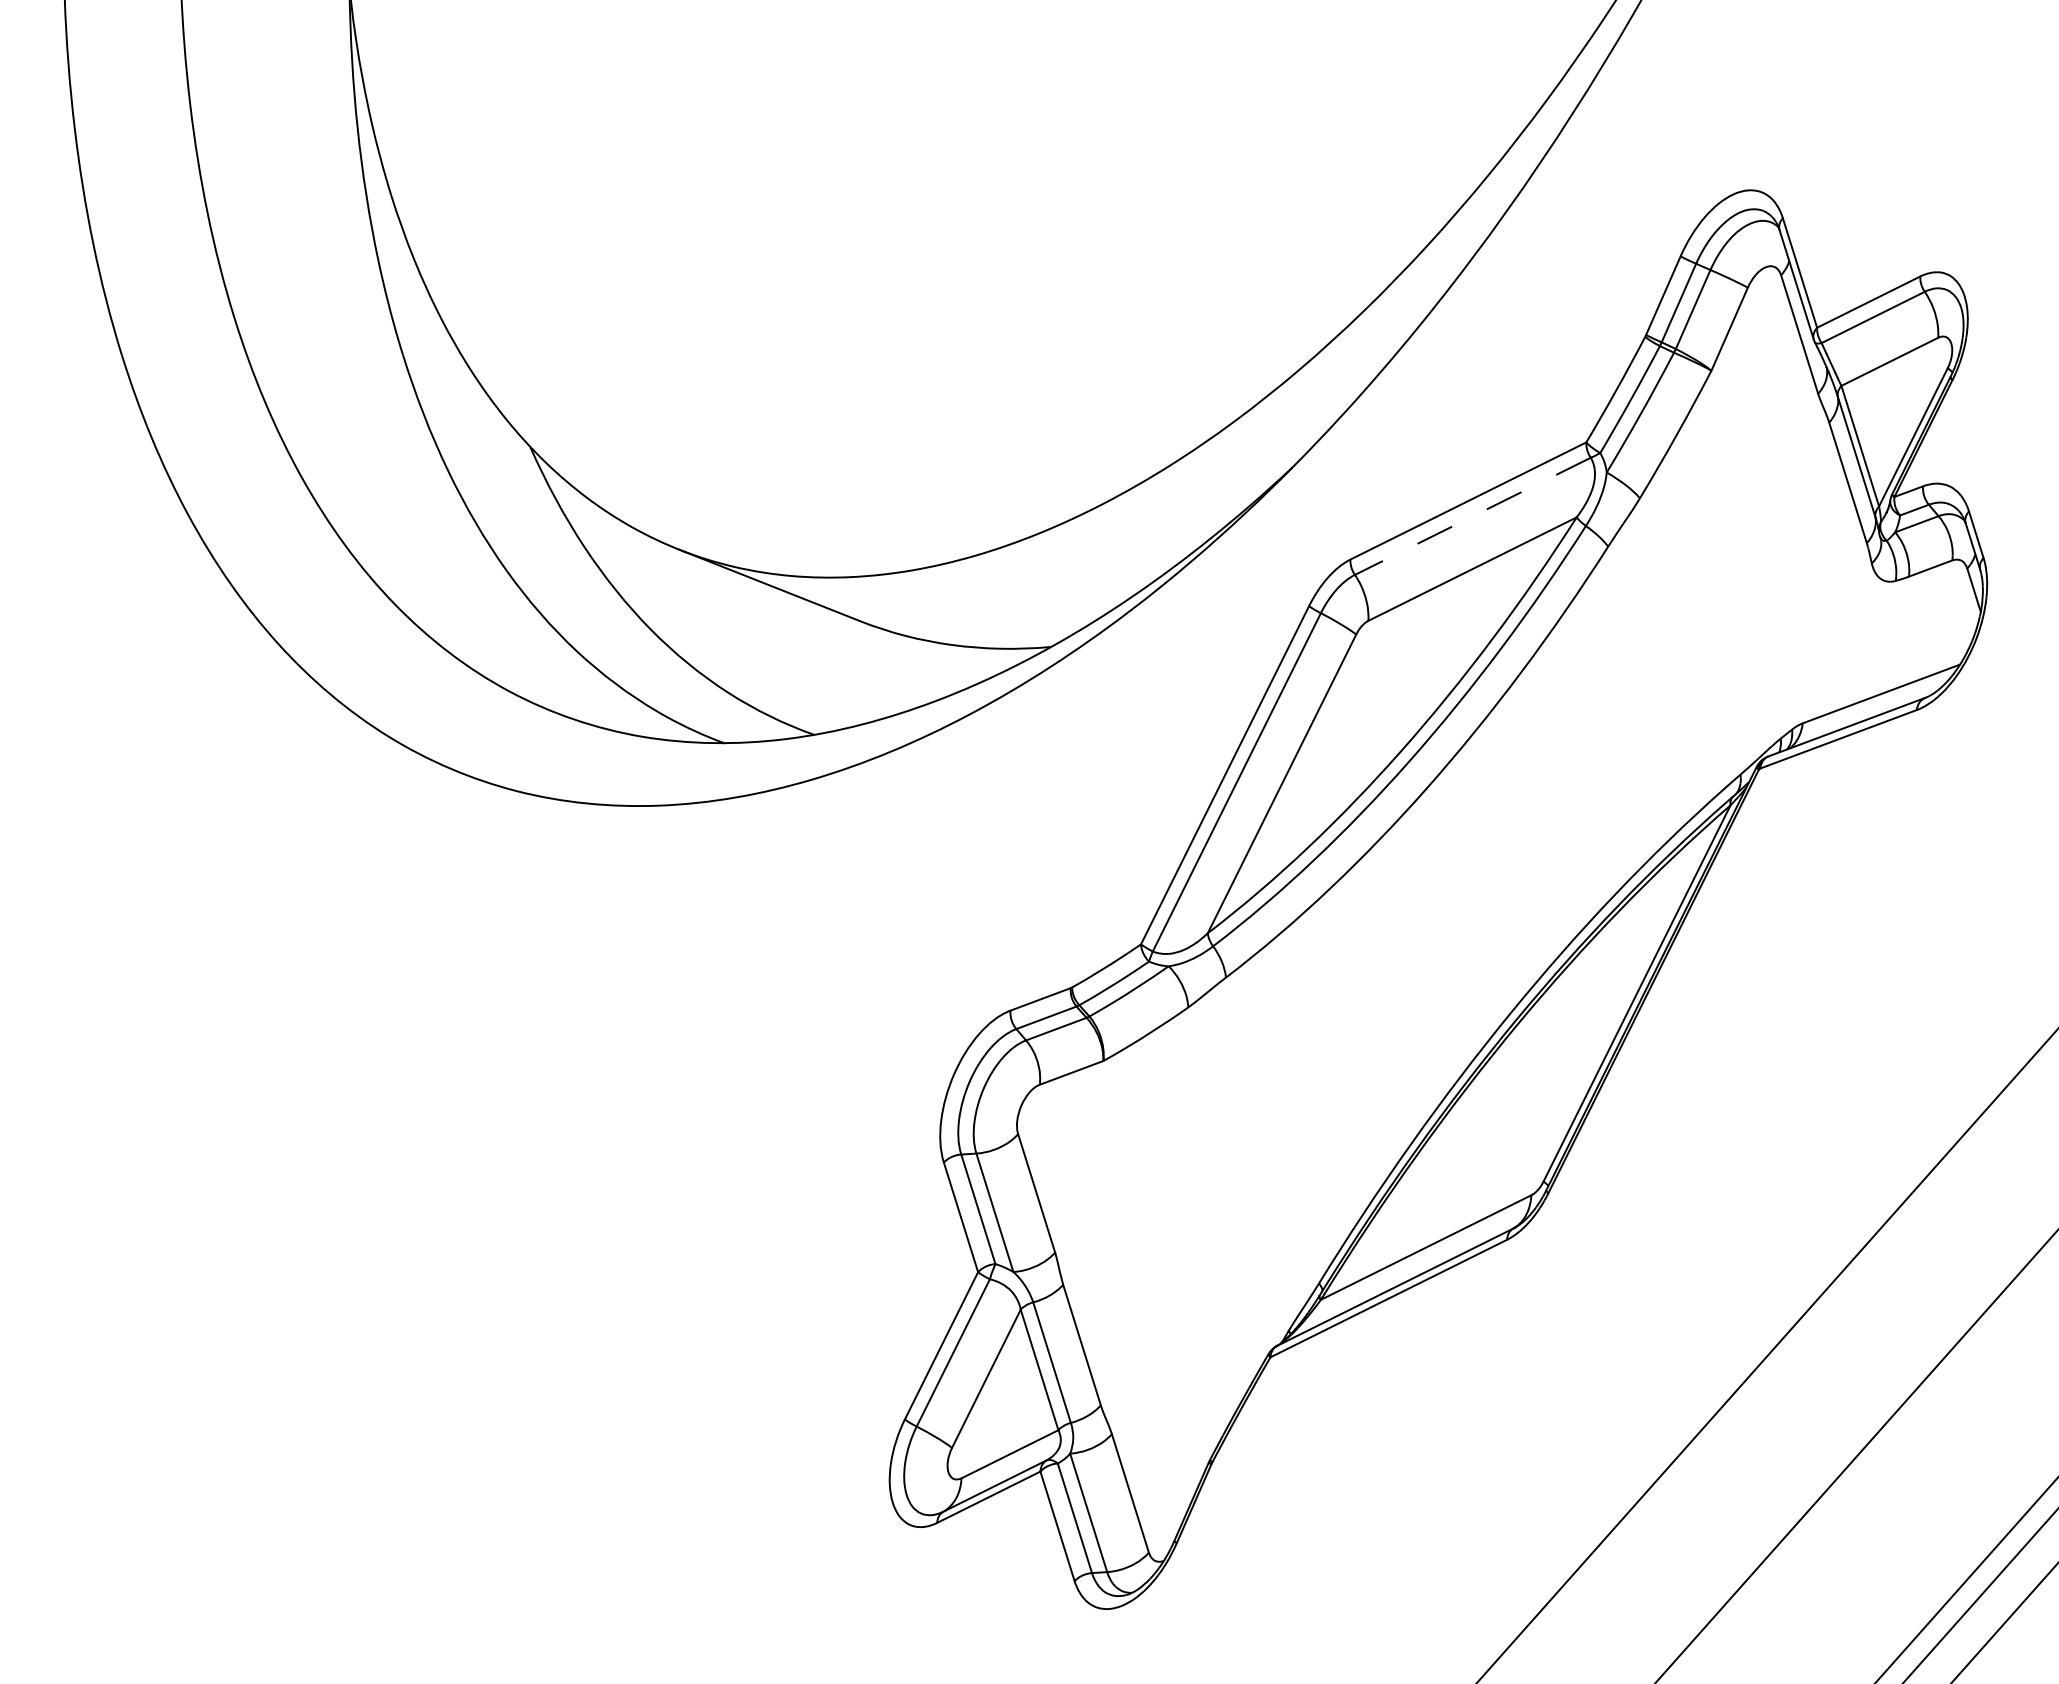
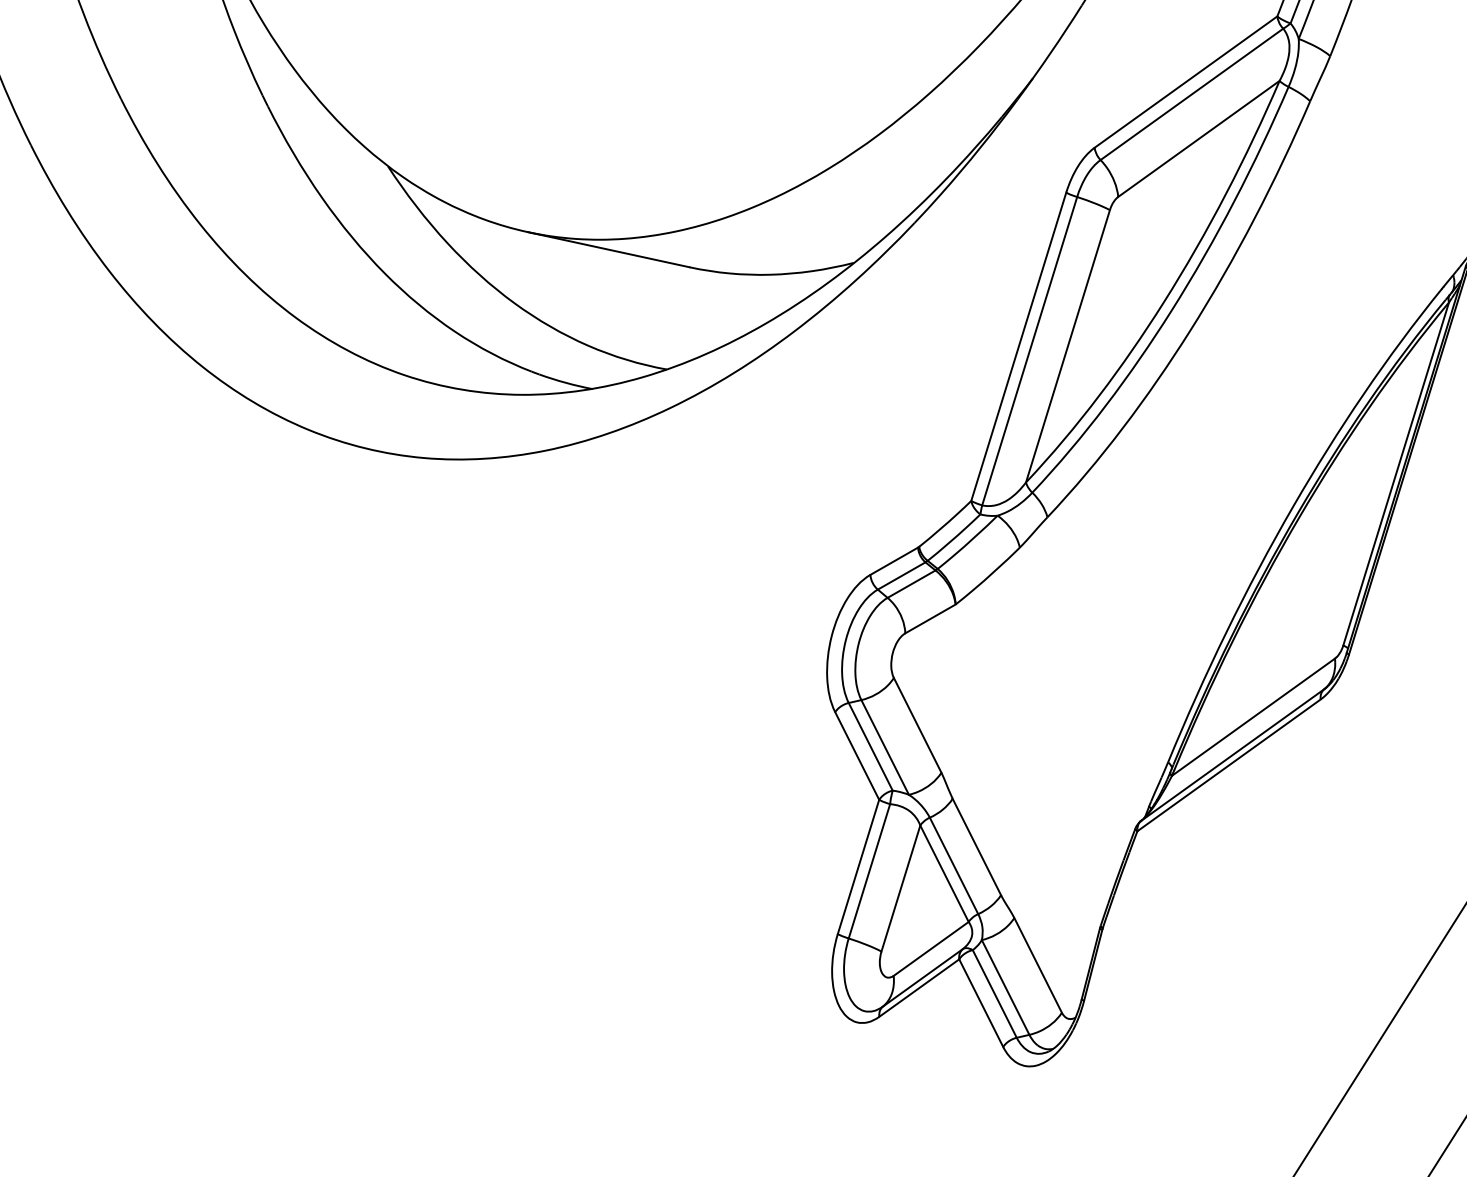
line: (1472, 516) -> (1191, 94), dashed -> solid

